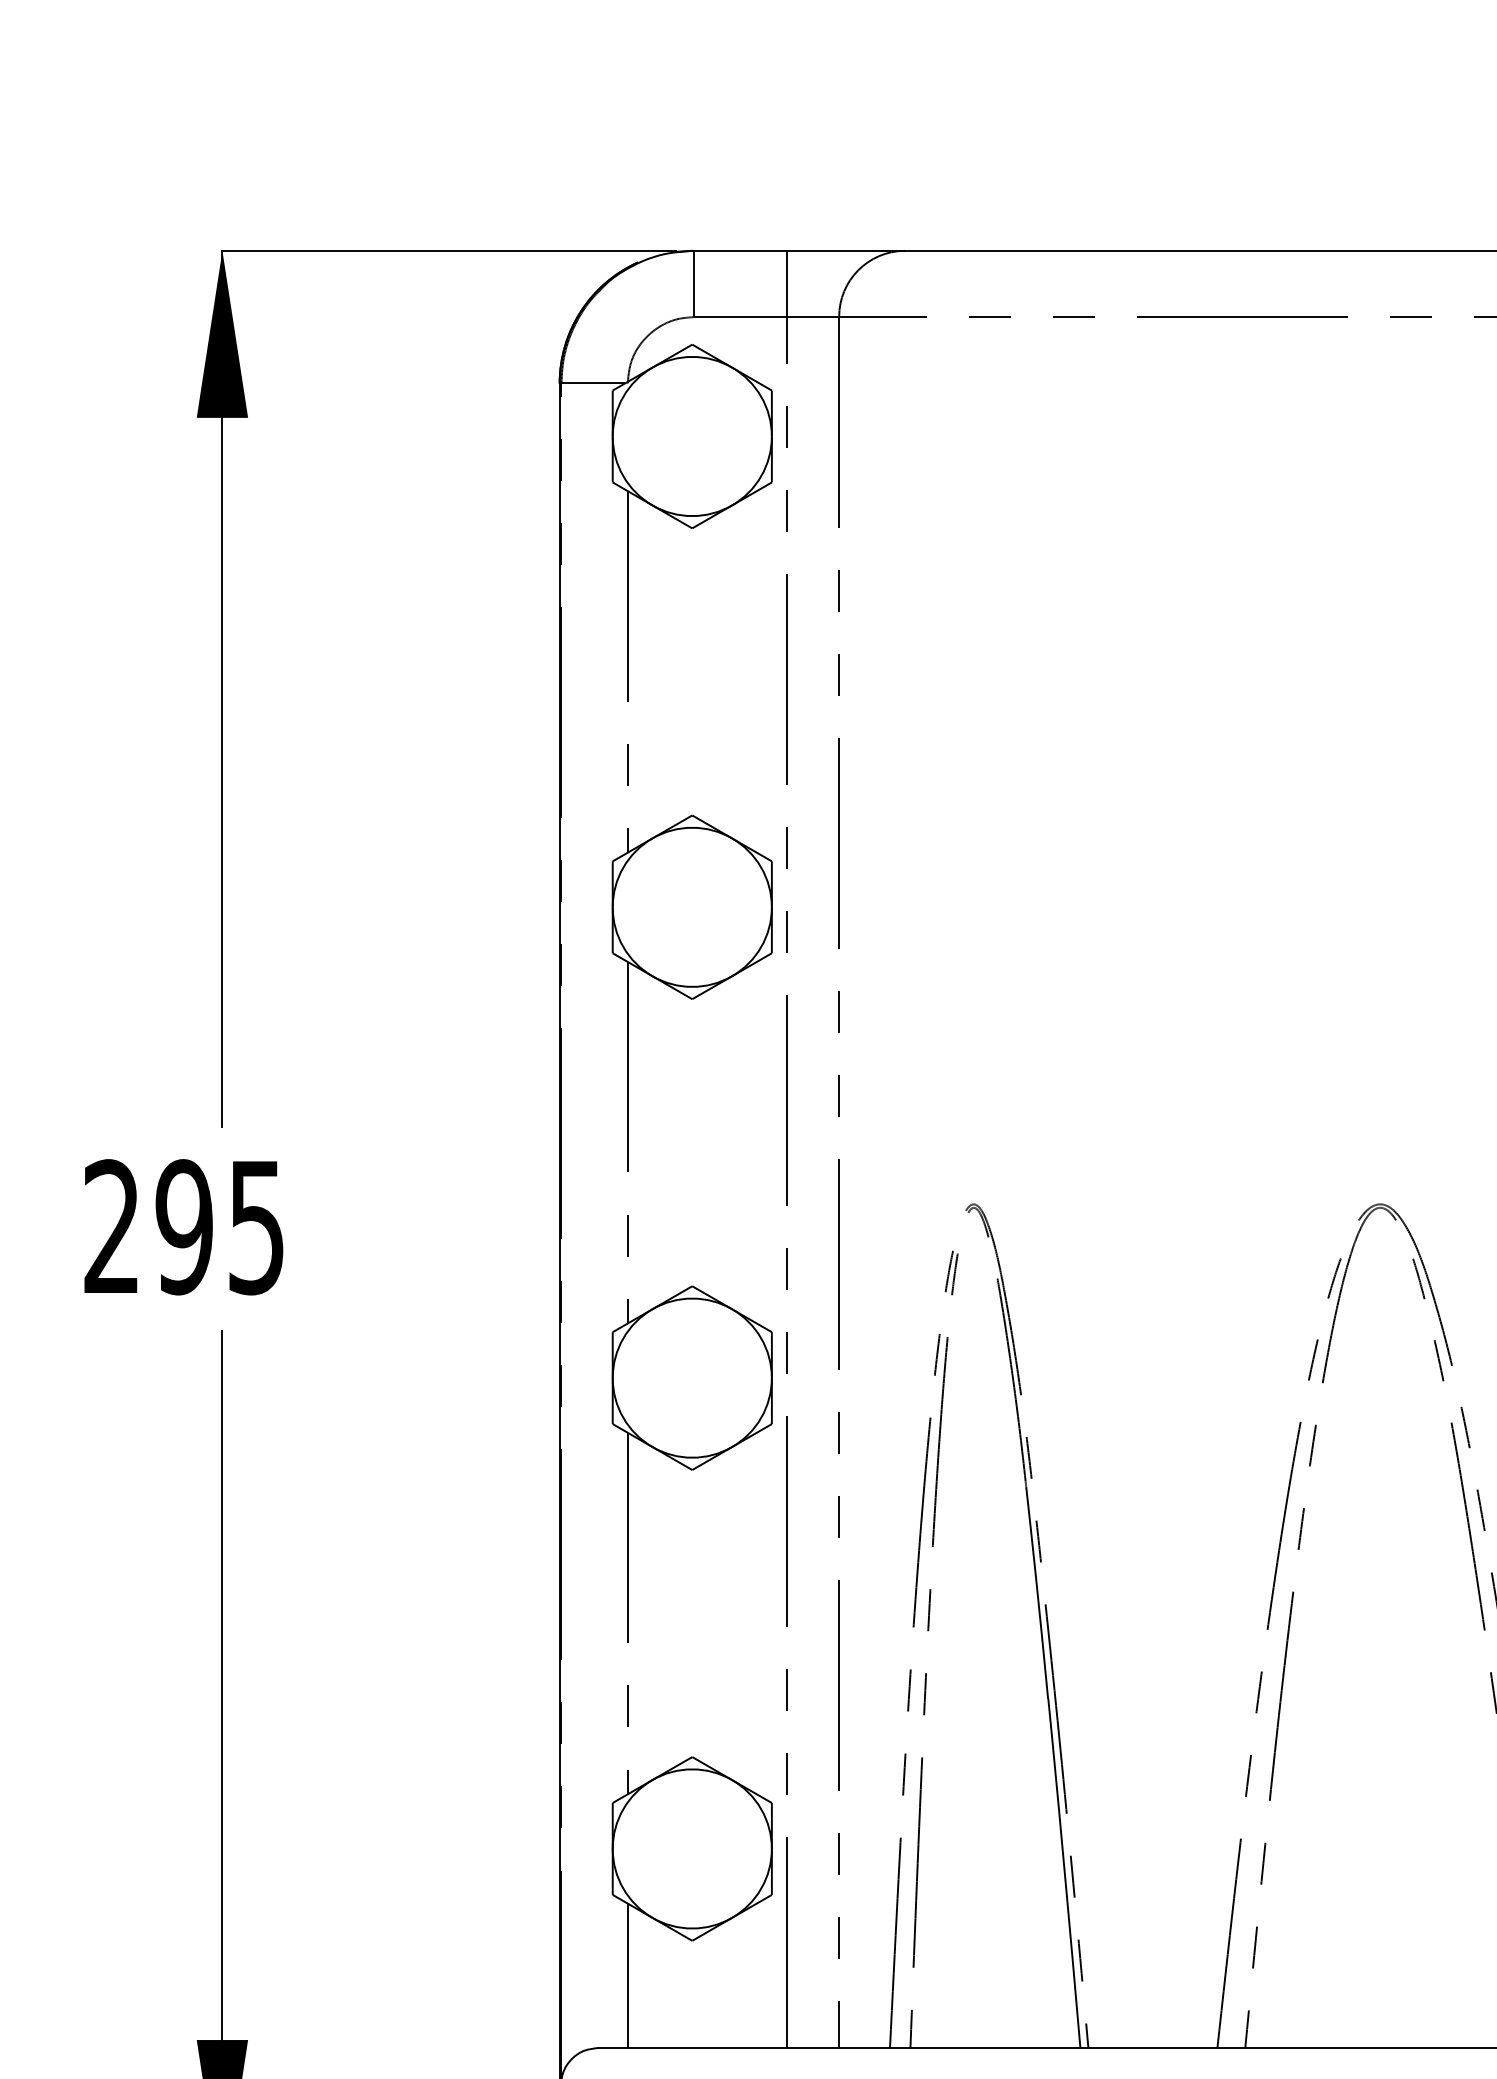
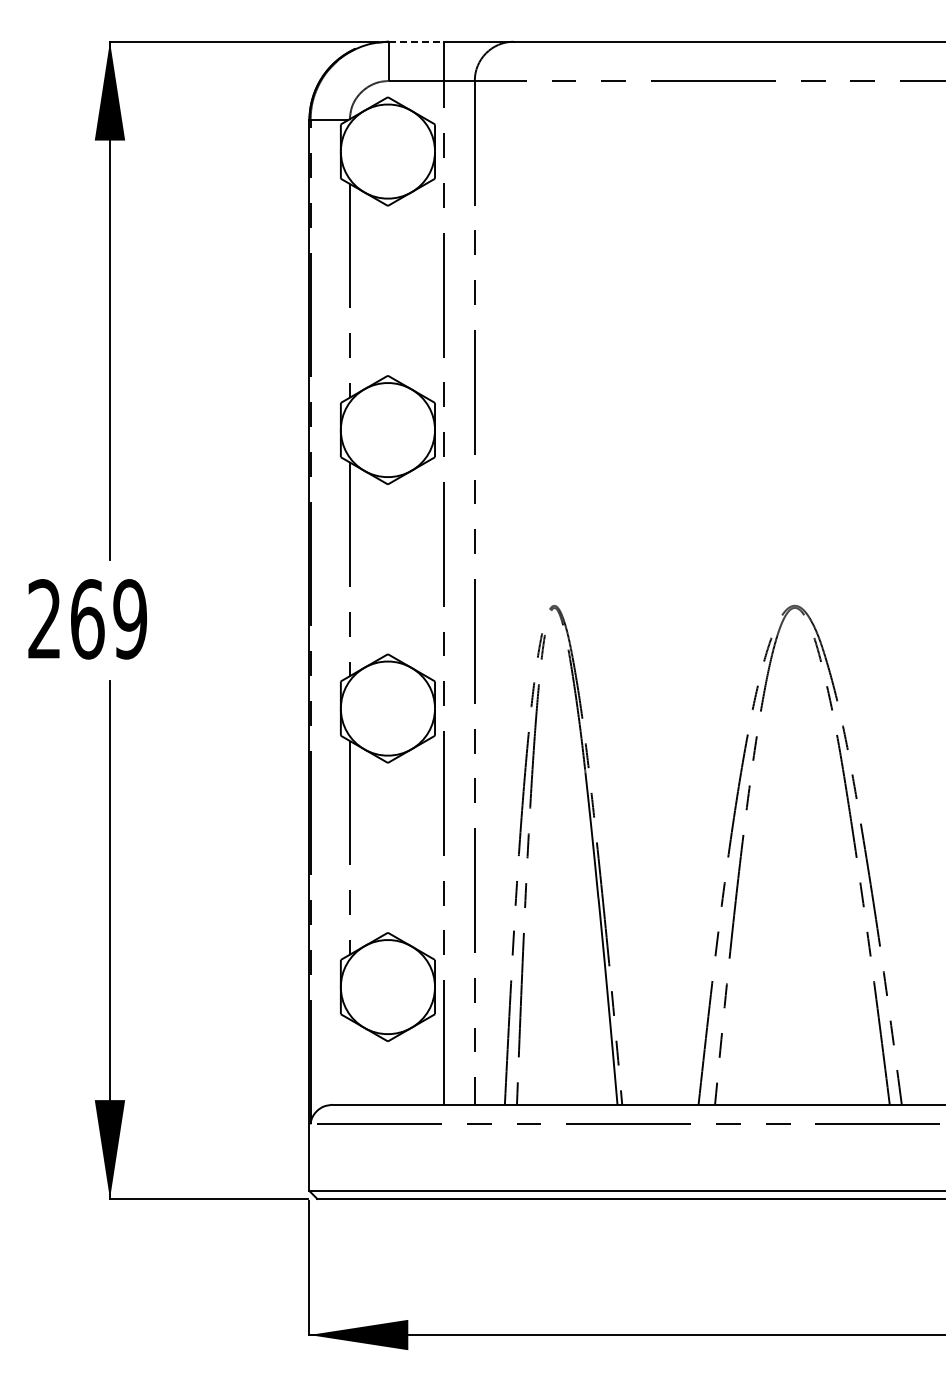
line: (740, 250) -> (416, 41), solid -> dashed
text: (219, 1227) -> (108, 619), 295 -> 269
line: (627, 1974) -> (349, 1061), removed

